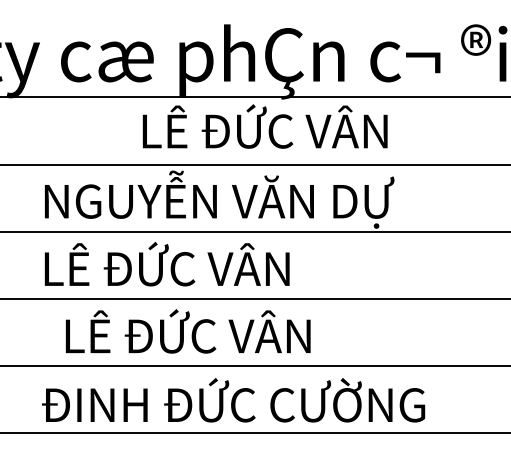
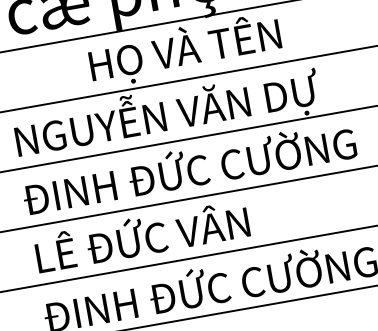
text: (267, 131) -> (198, 47), LÊ ĐỨC VÂN -> HỌ VÀ TÊN
text: (233, 263) -> (188, 167), LÊ ĐỨC VÂN -> ĐINH ĐỨC CƯỜNG
text: (187, 331) -> (141, 236), moved

